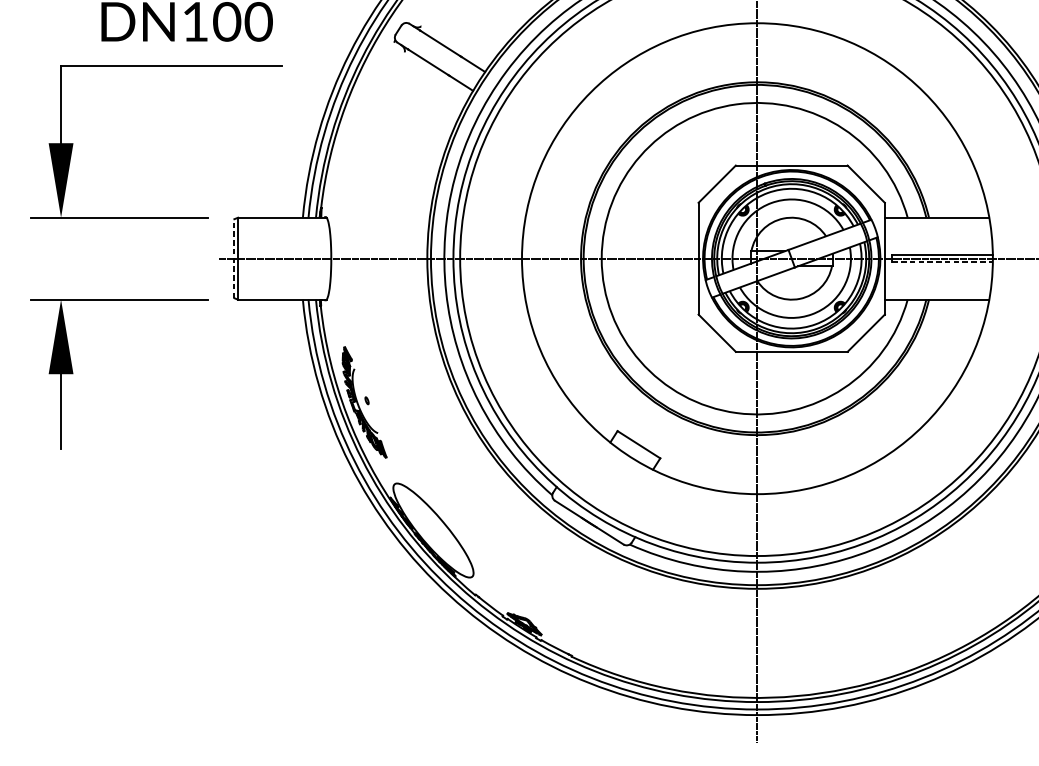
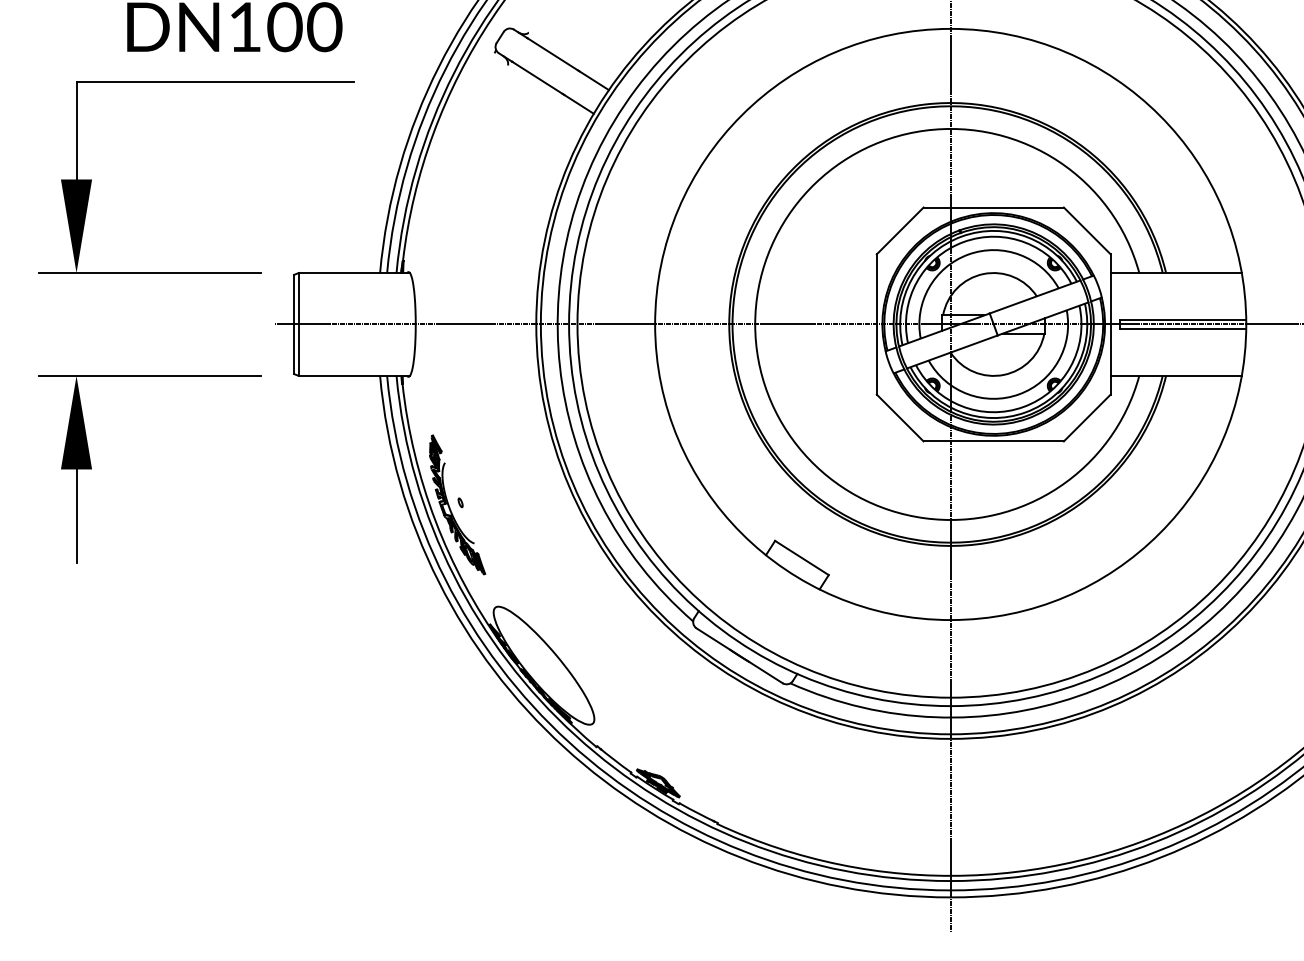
line: (234, 258) -> (294, 324), dashed -> solid
line: (942, 262) -> (1183, 329), dashed -> solid

